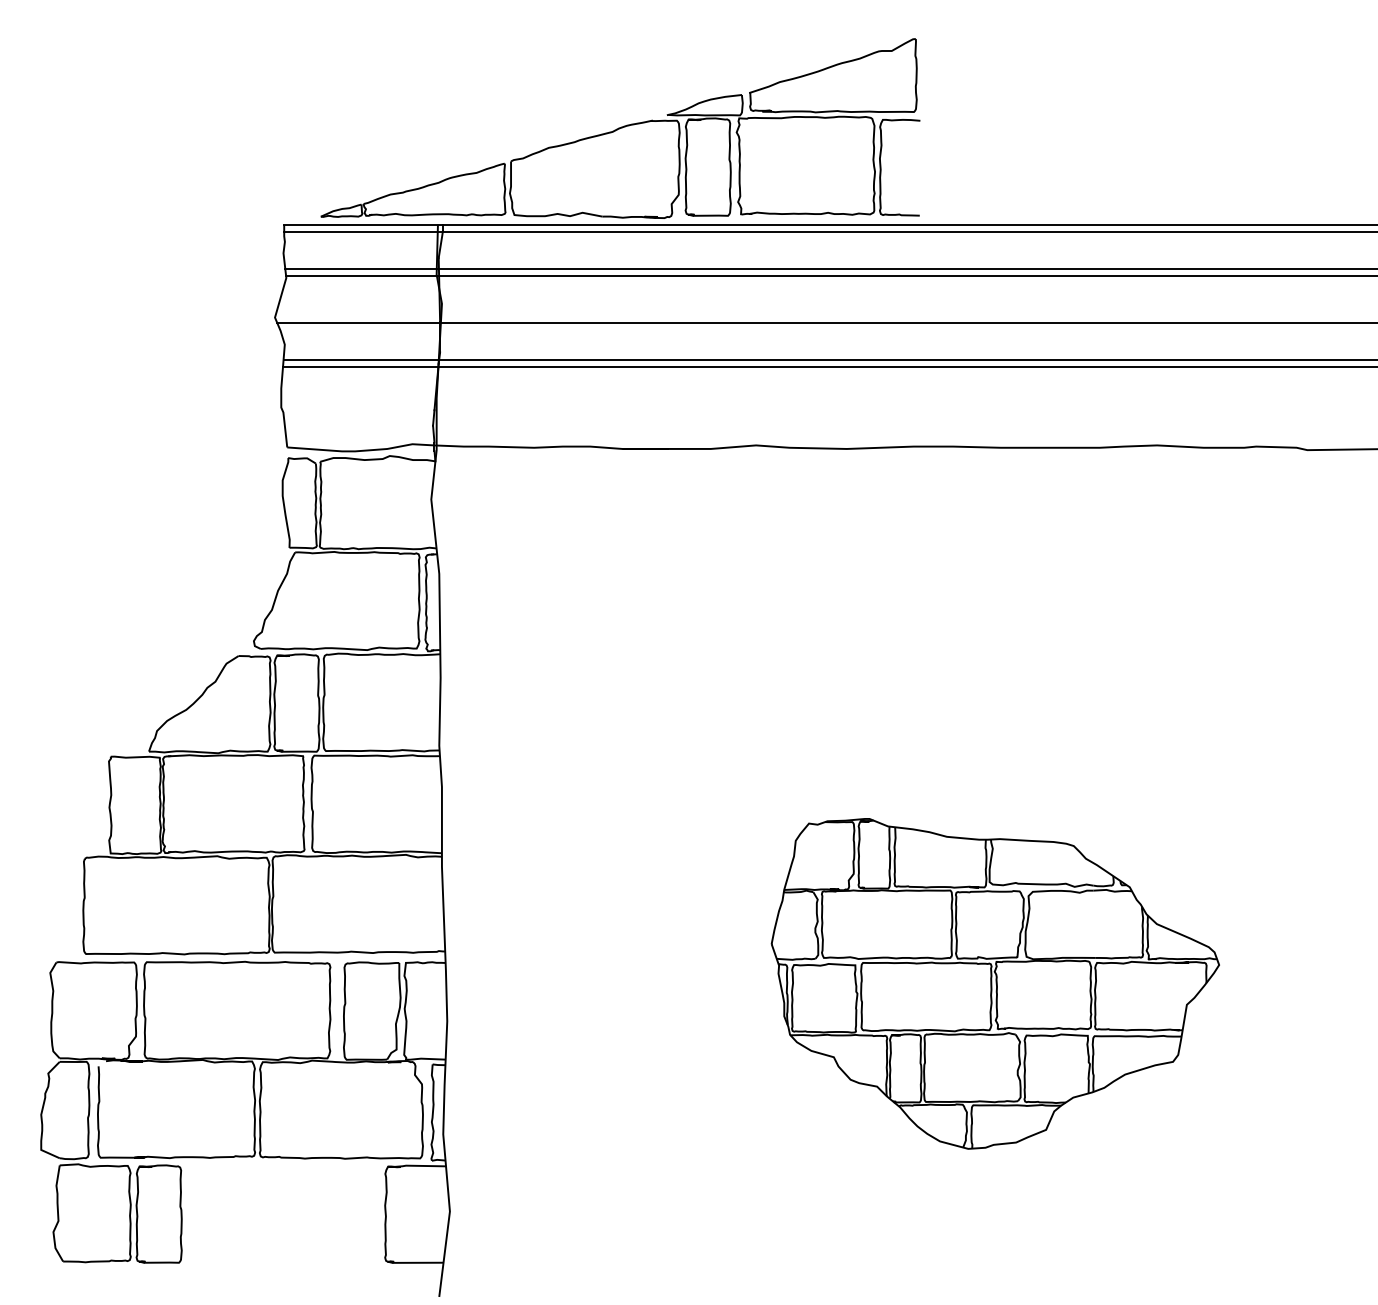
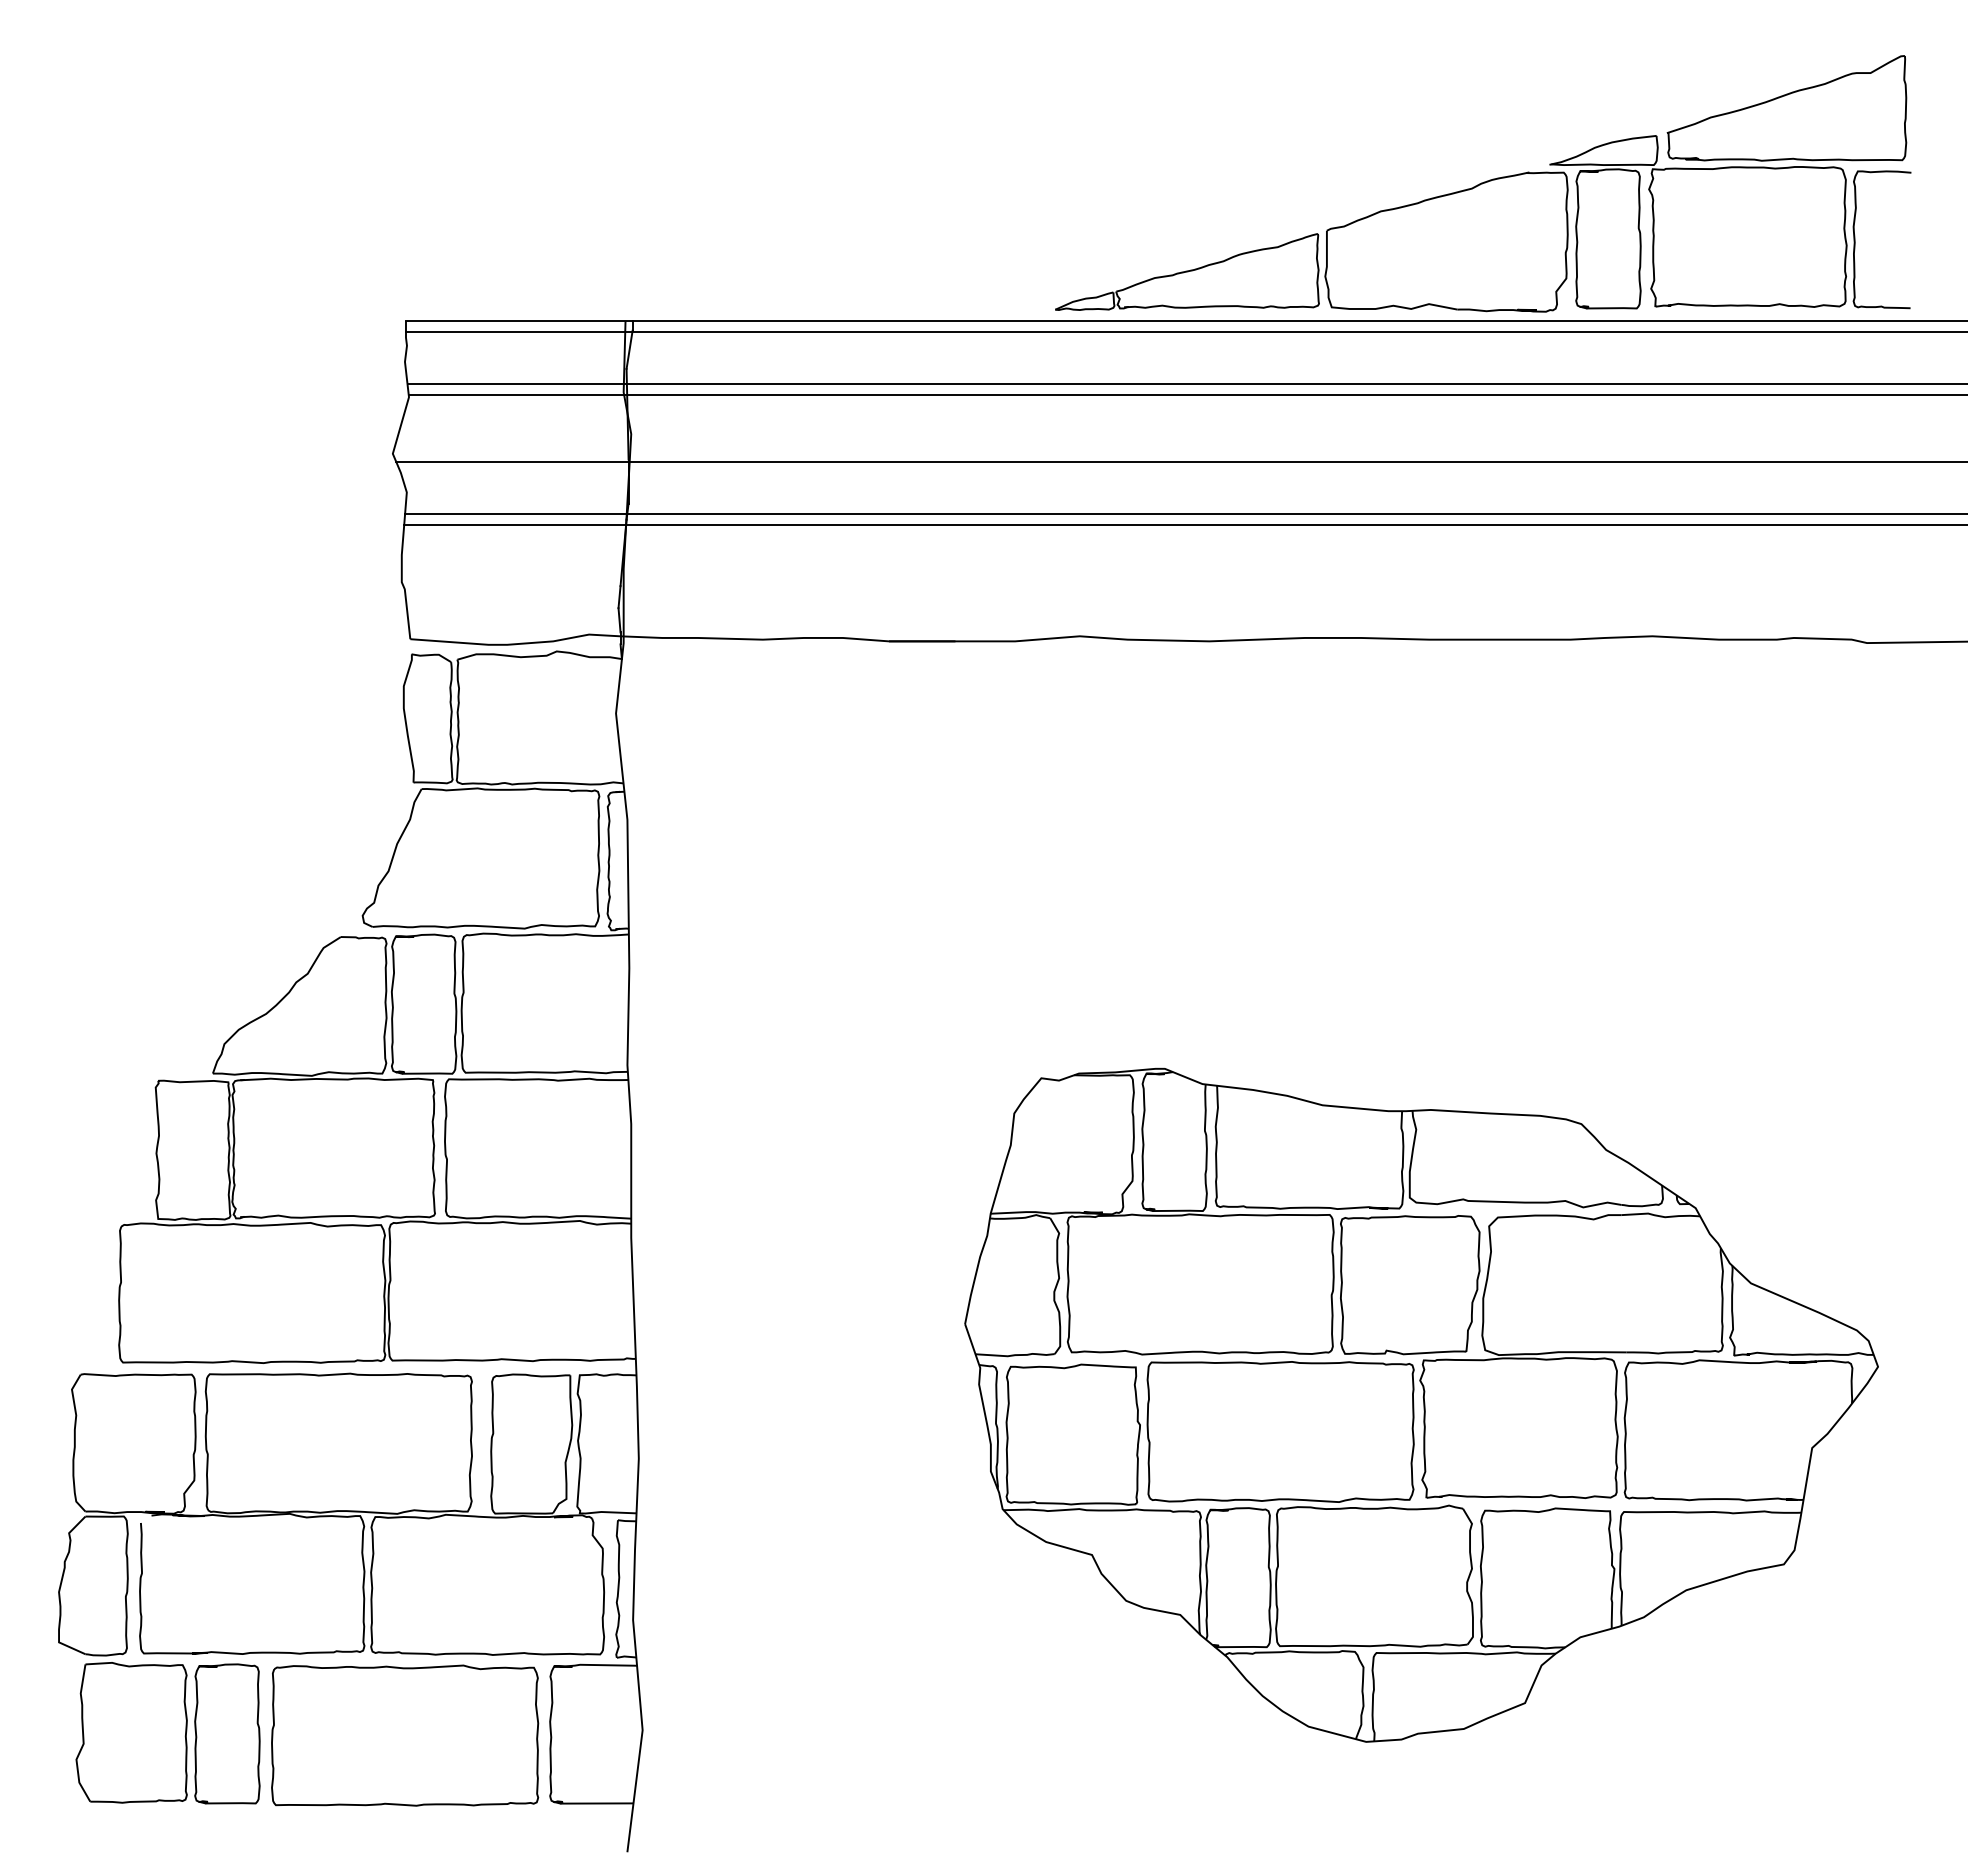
part: (620, 128) -> (1483, 183), moved
part: (995, 983) -> (1421, 1404), size x1.43
part: (283, 1215) -> (405, 1735), added

